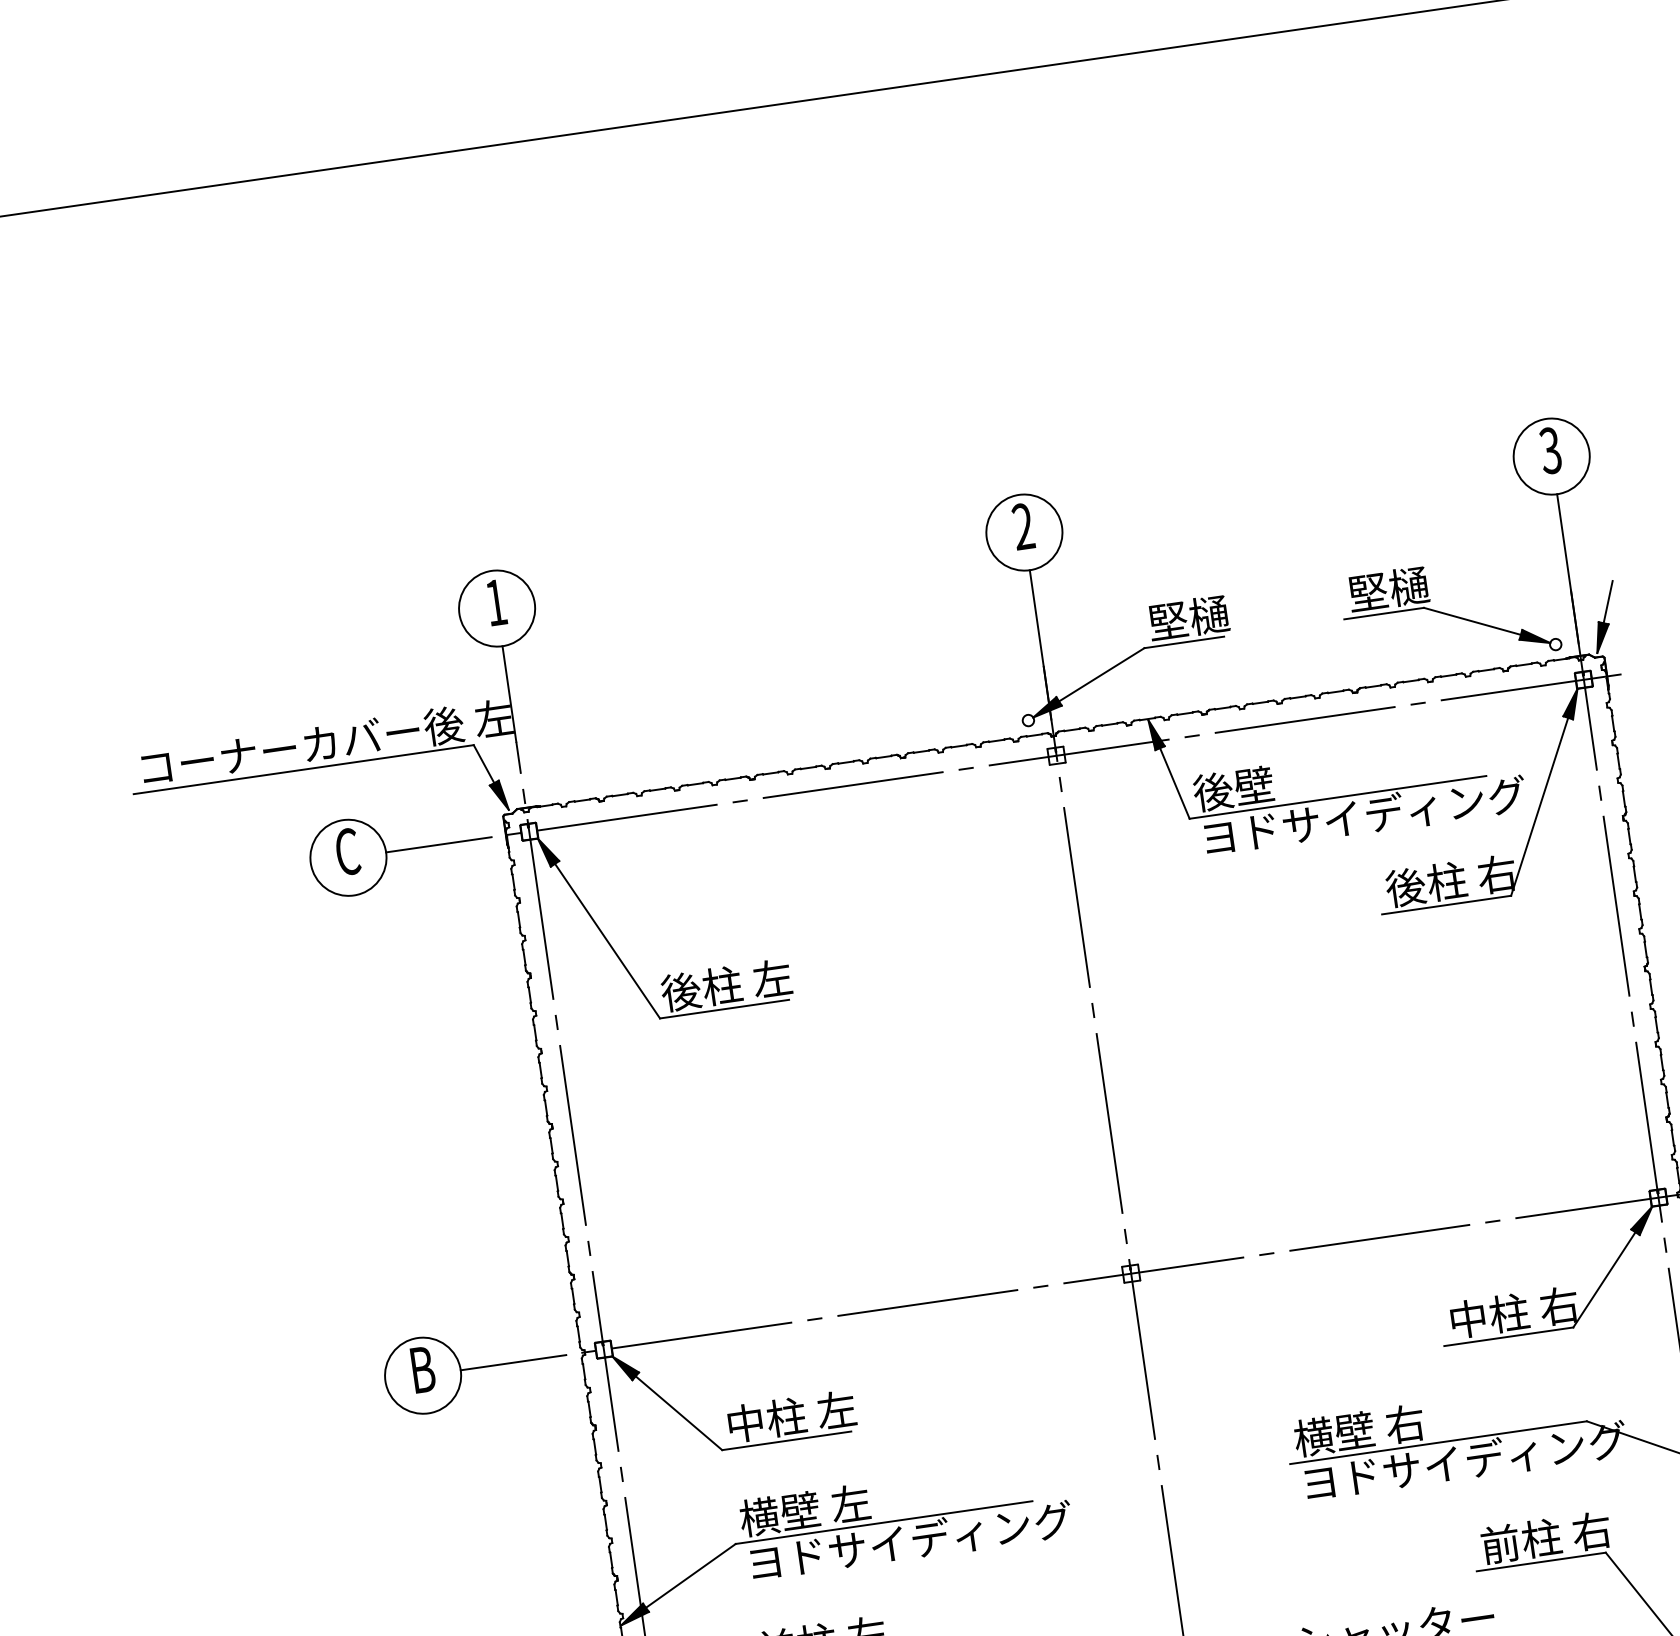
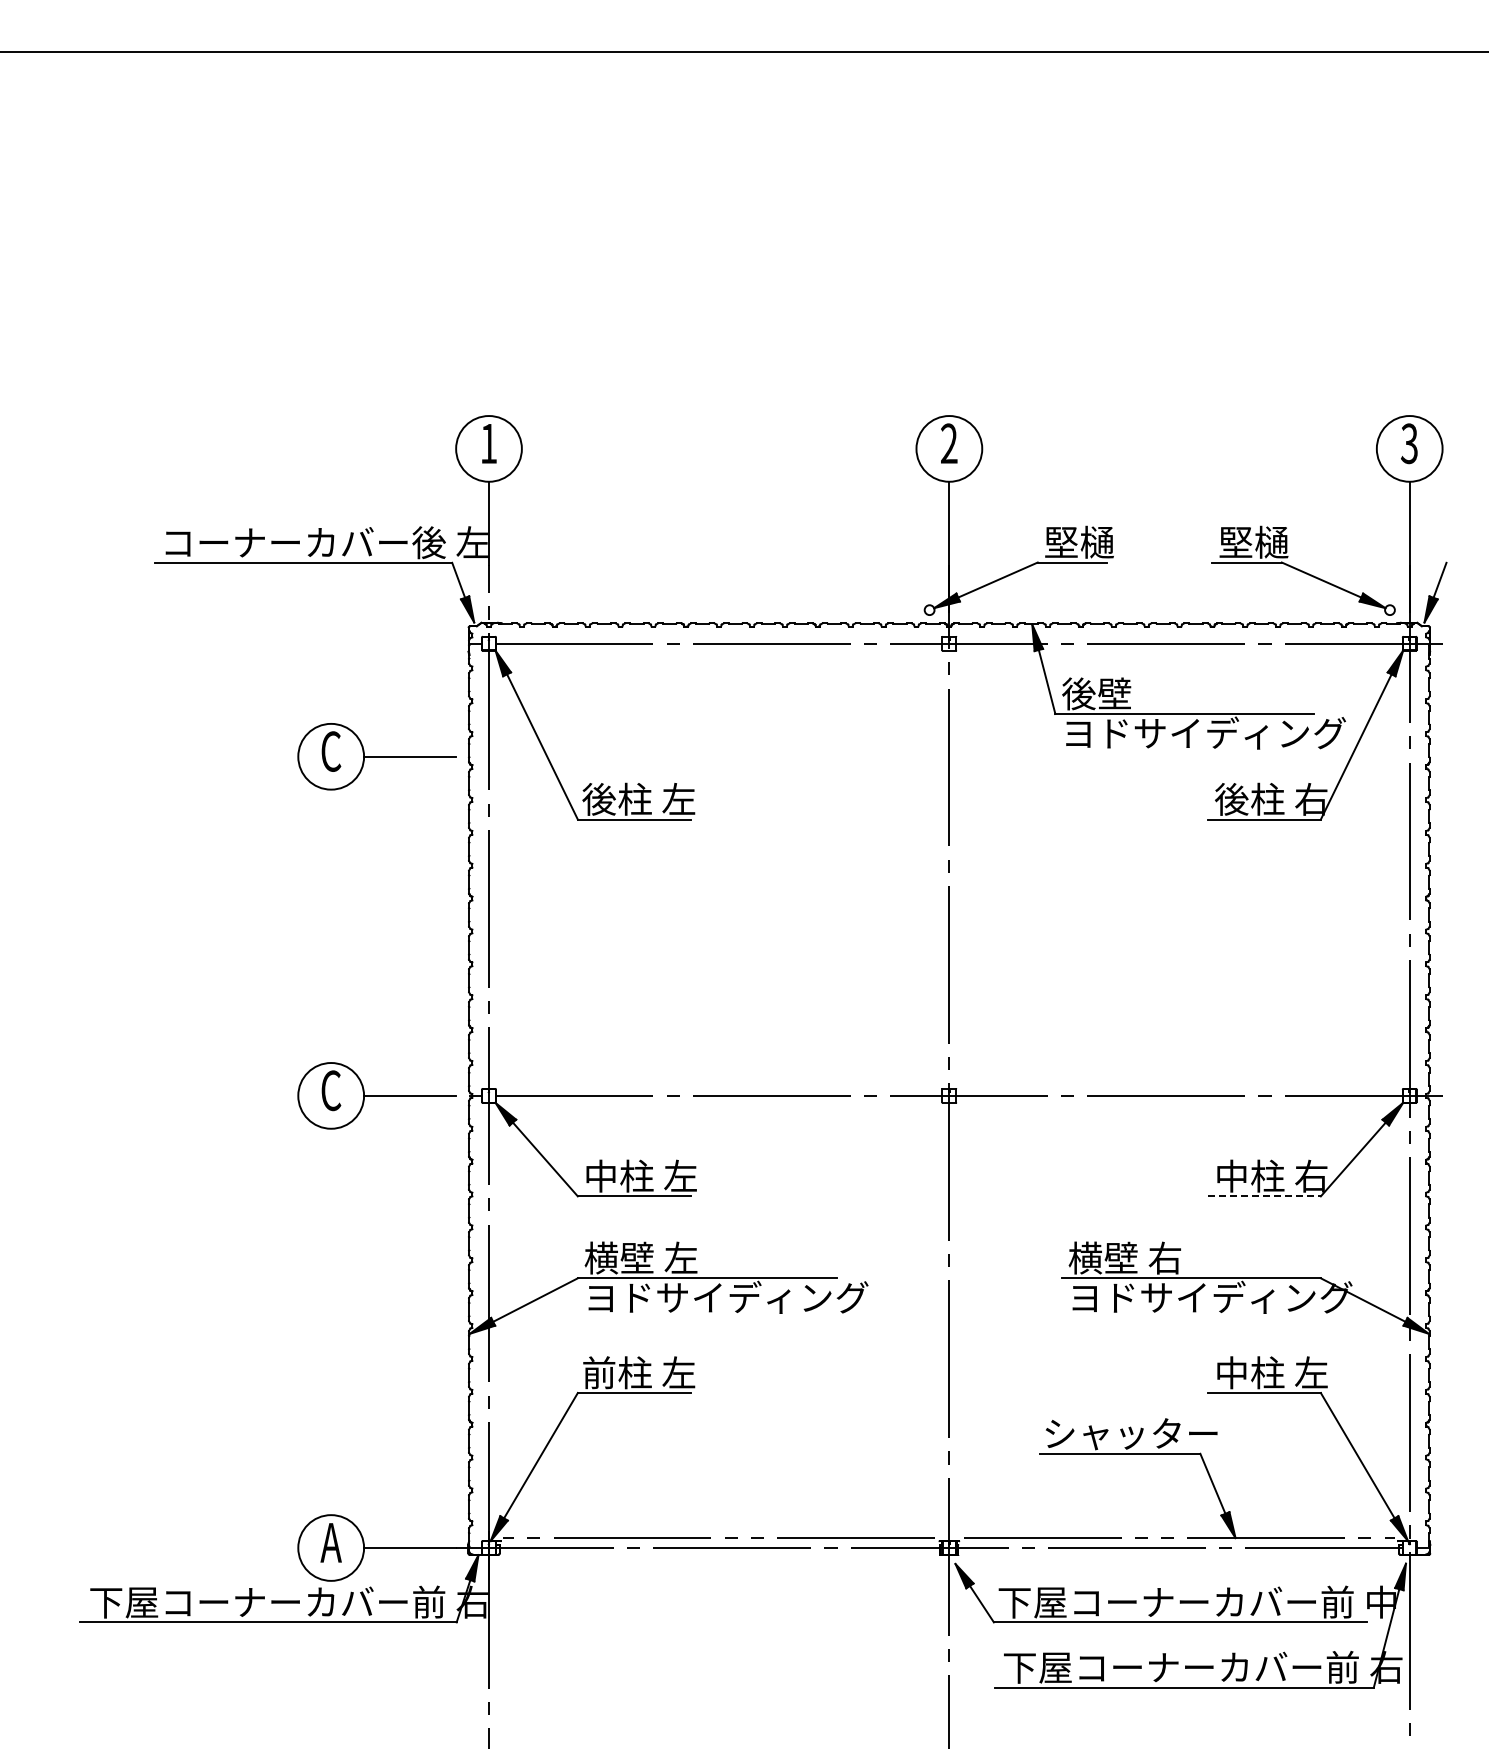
part: (400, 850) -> (376, 756), moved
line: (1509, 1336) -> (1265, 1196), solid -> dashed
text: (422, 1369) -> (331, 1090), B -> C
text: (1545, 1537) -> (1271, 1372), 前柱 右 -> 中柱 左

